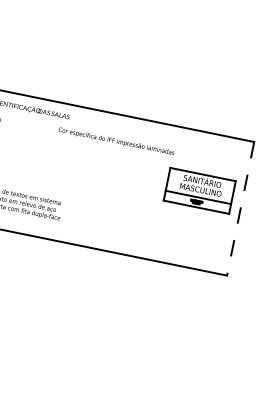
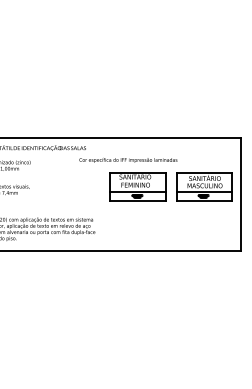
part: (121, 174) -> (137, 186), added
line: (240, 208) -> (240, 194), dashed -> solid

